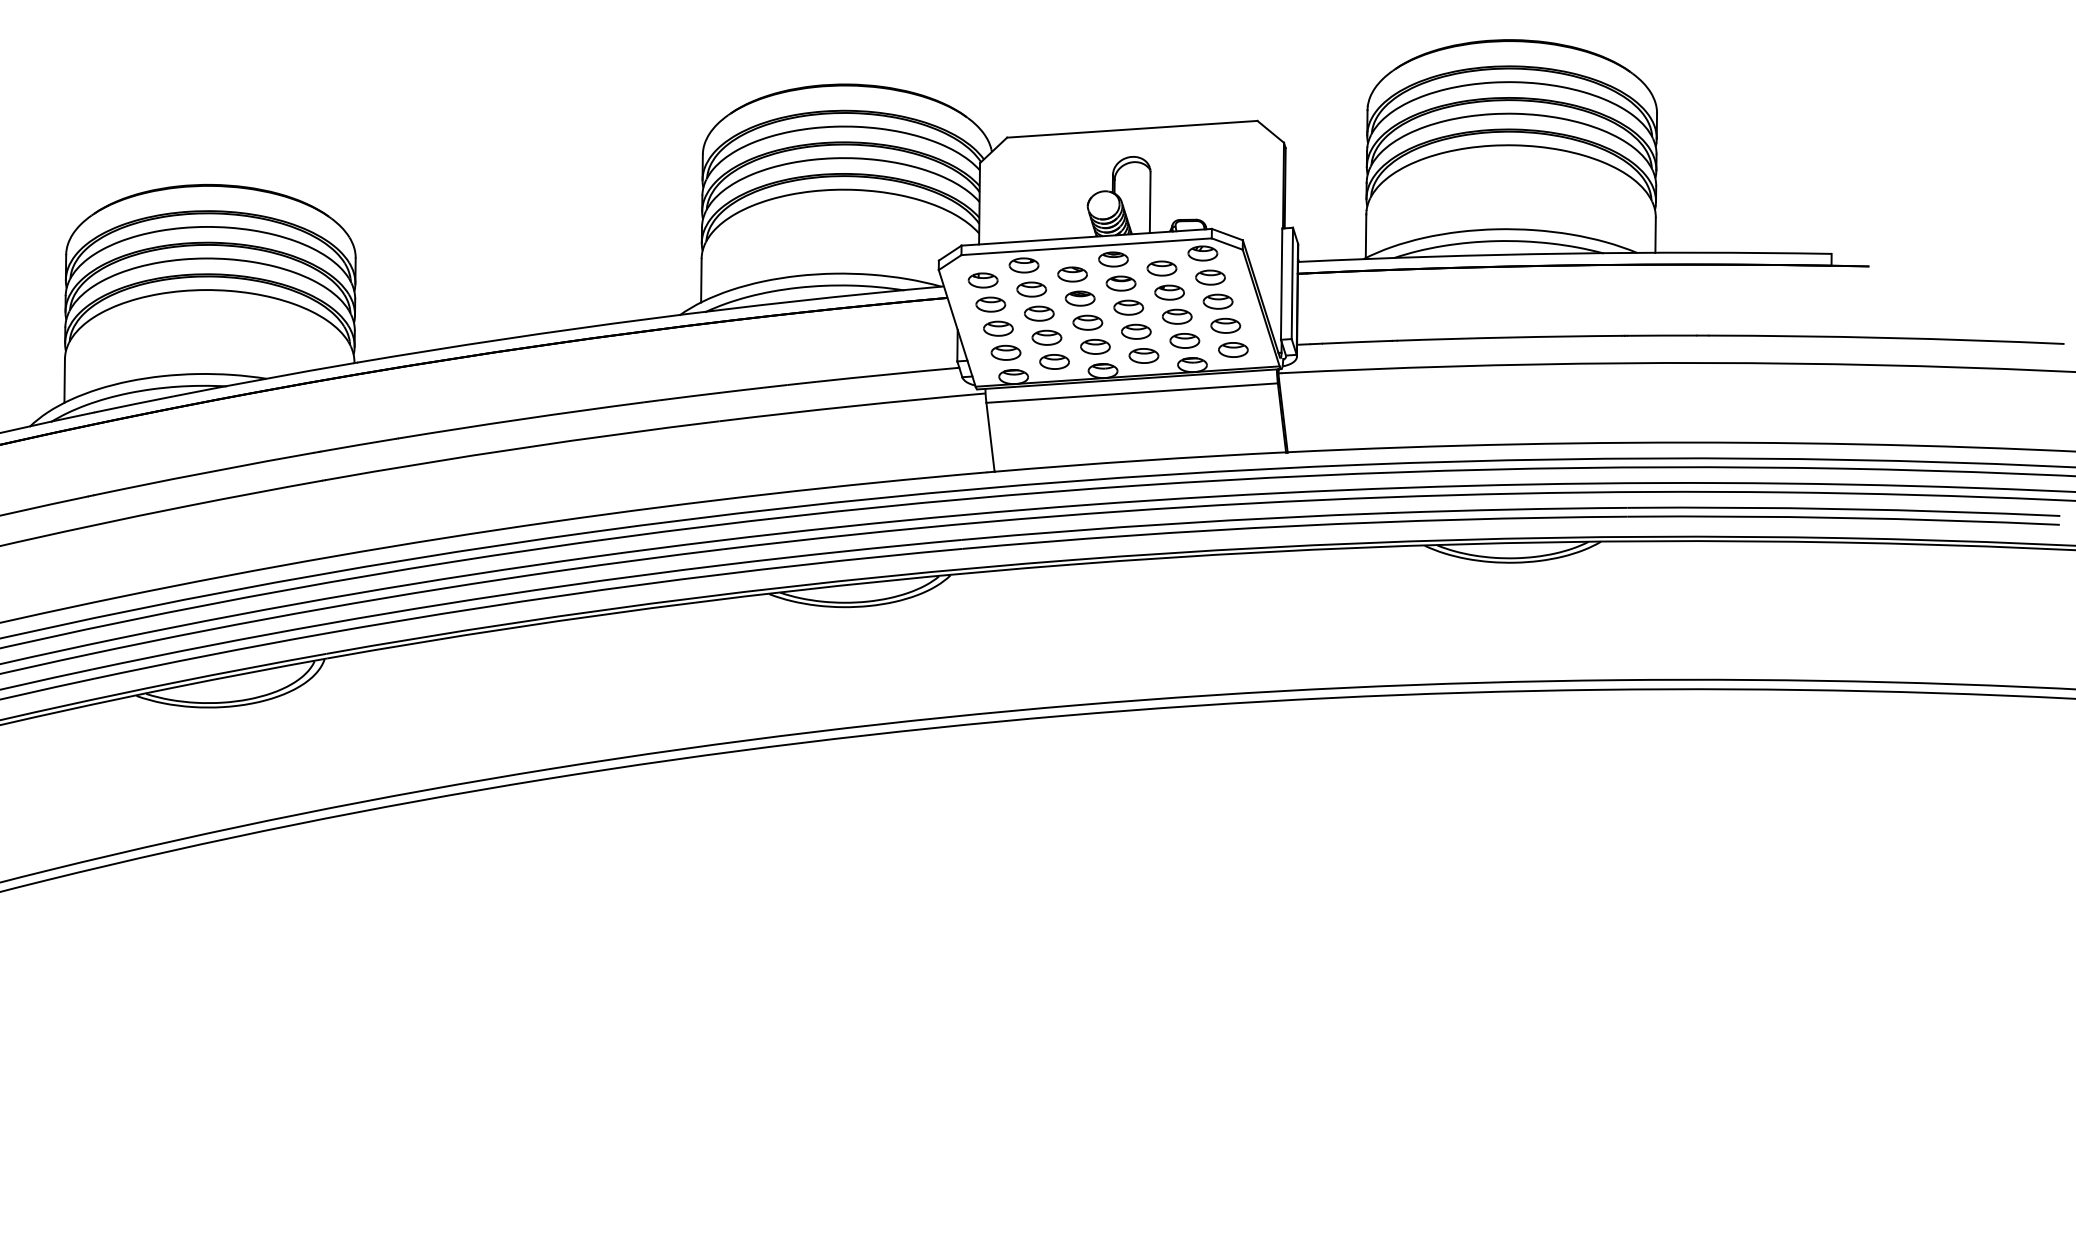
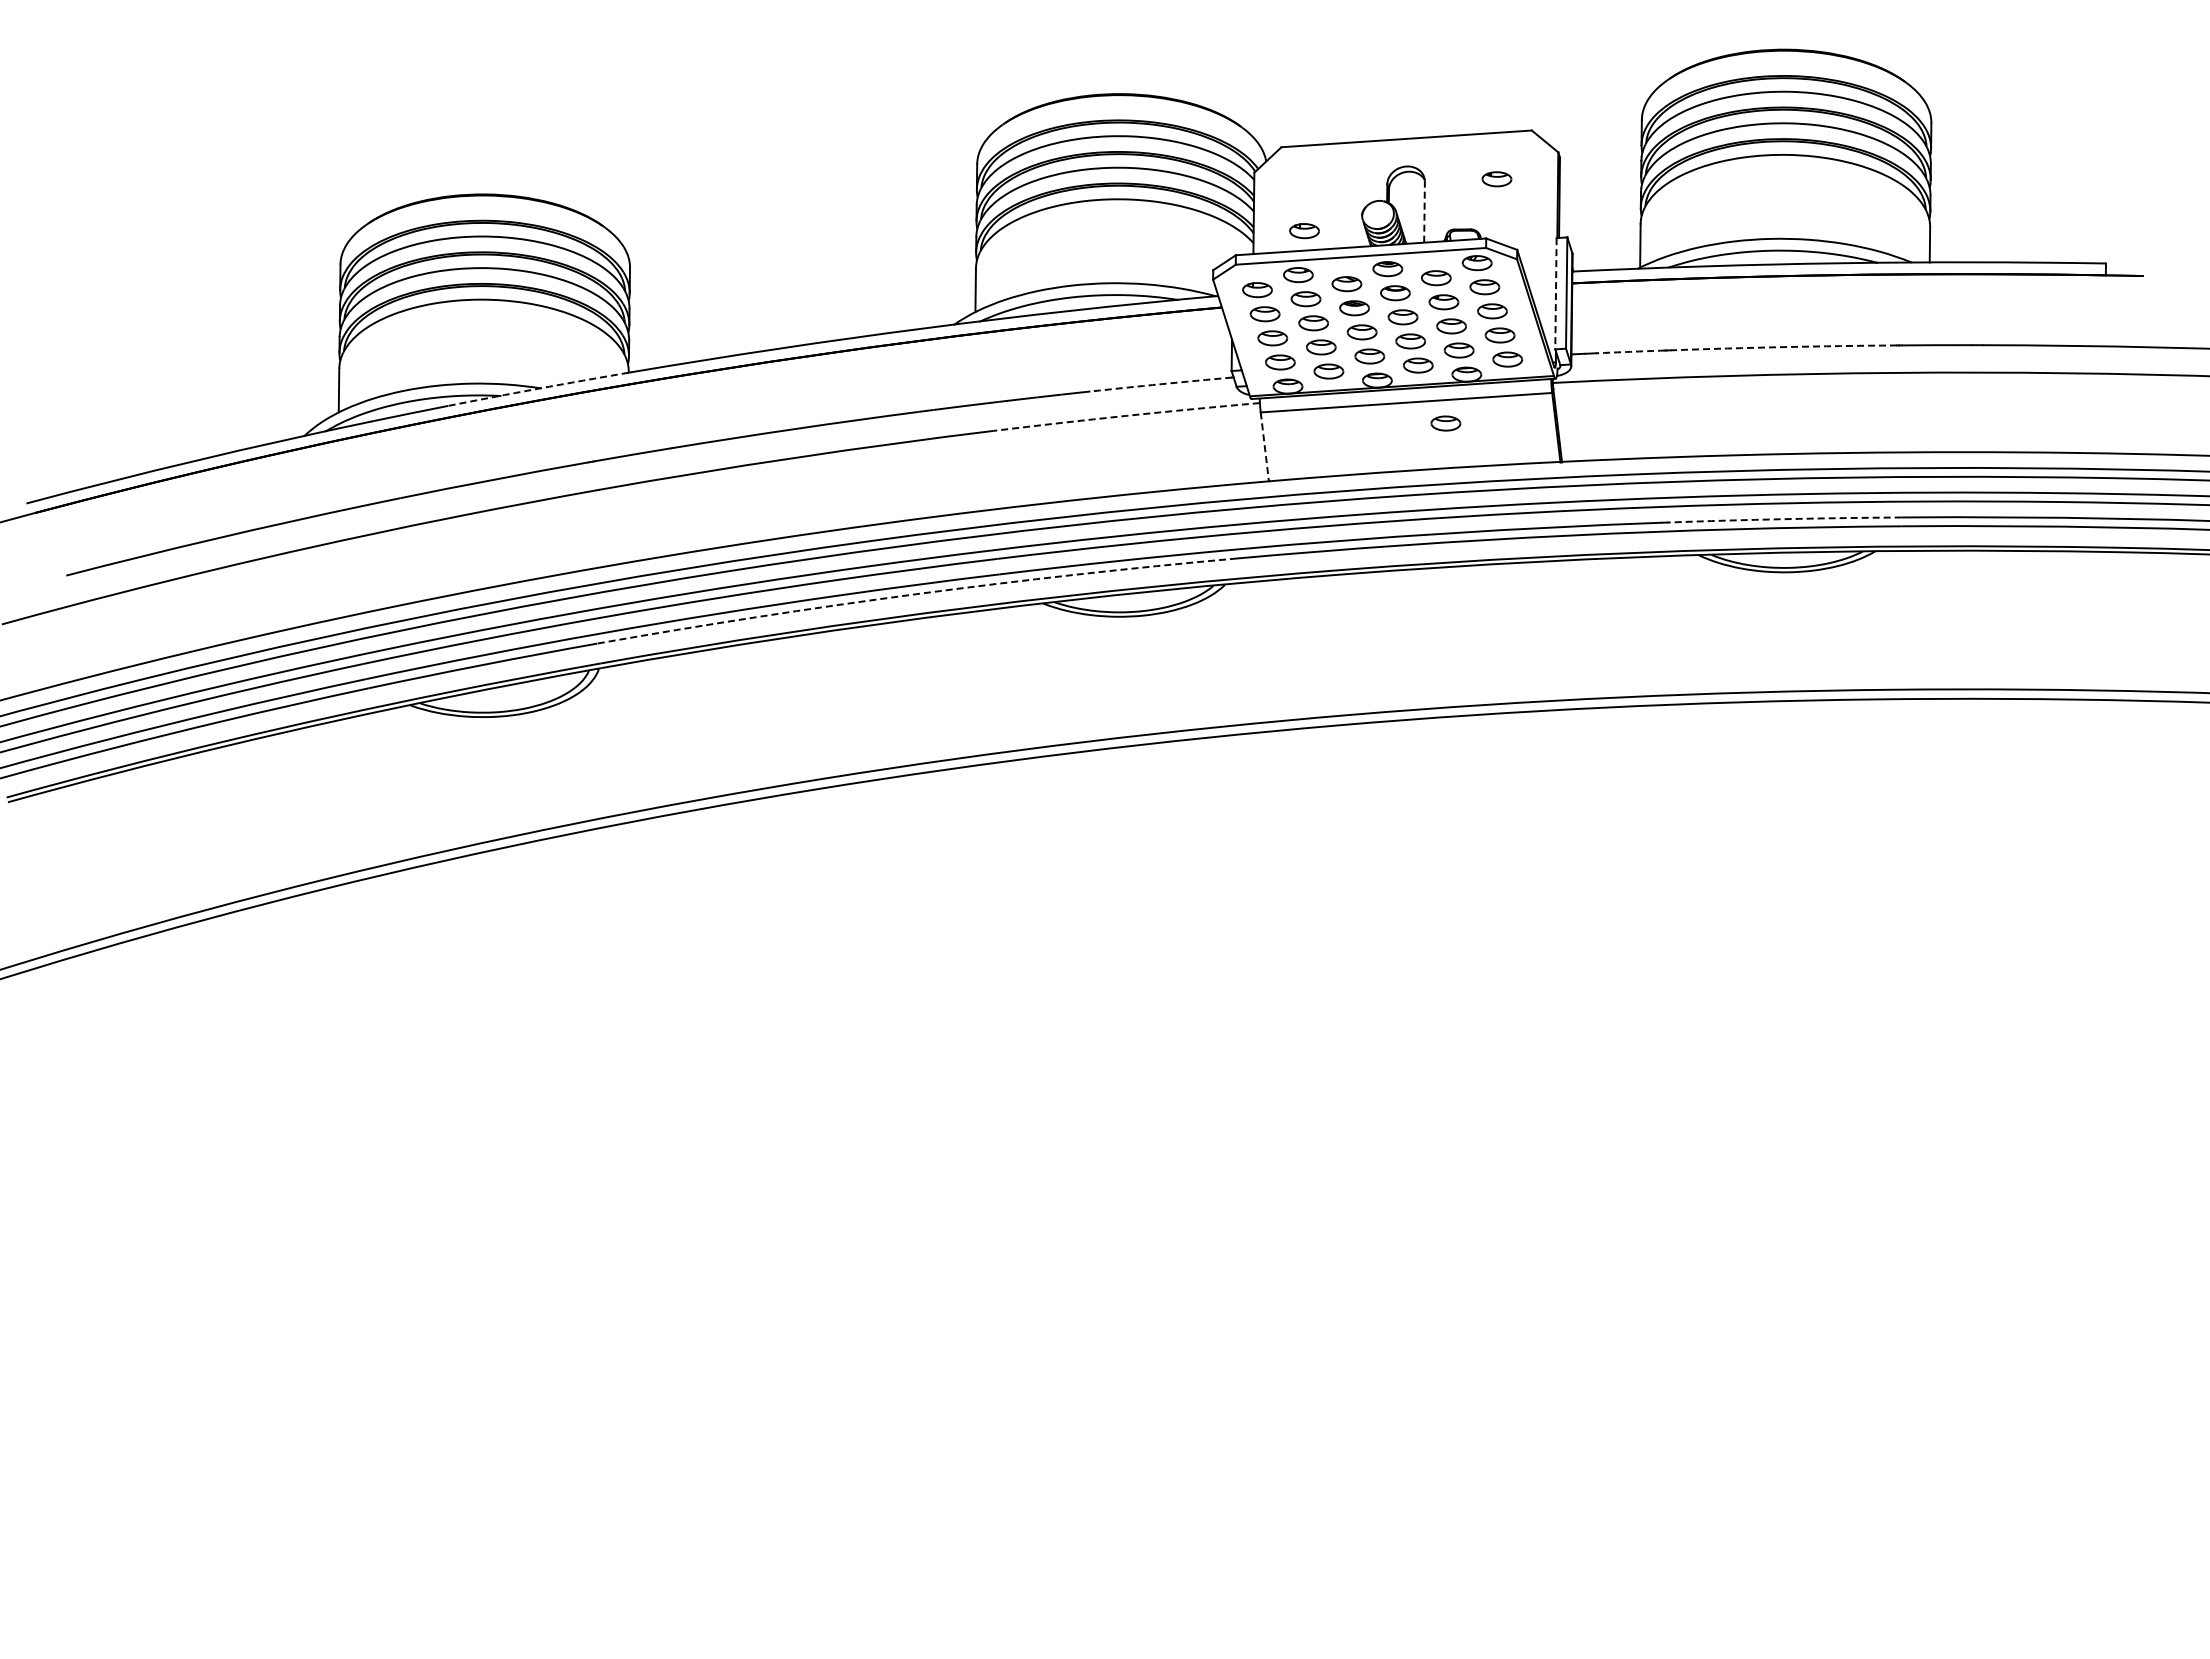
part: (1222, 169) -> (1496, 179), added
line: (1150, 201) -> (1424, 211), solid -> dashed
part: (1030, 221) -> (1304, 231), added
line: (1281, 283) -> (1555, 293), solid -> dashed
arc: (1509, 337) -> (1783, 347), solid -> dashed
arc: (1356, 341) -> (1630, 351), solid -> dashed
arc: (887, 374) -> (1161, 384), solid -> dashed
arc: (264, 378) -> (538, 388), solid -> dashed
arc: (852, 405) -> (1126, 415), solid -> dashed
part: (1171, 413) -> (1445, 423), added
line: (990, 436) -> (1264, 446), solid -> dashed
arc: (1510, 509) -> (1784, 519), solid -> dashed
arc: (642, 584) -> (916, 594), solid -> dashed

